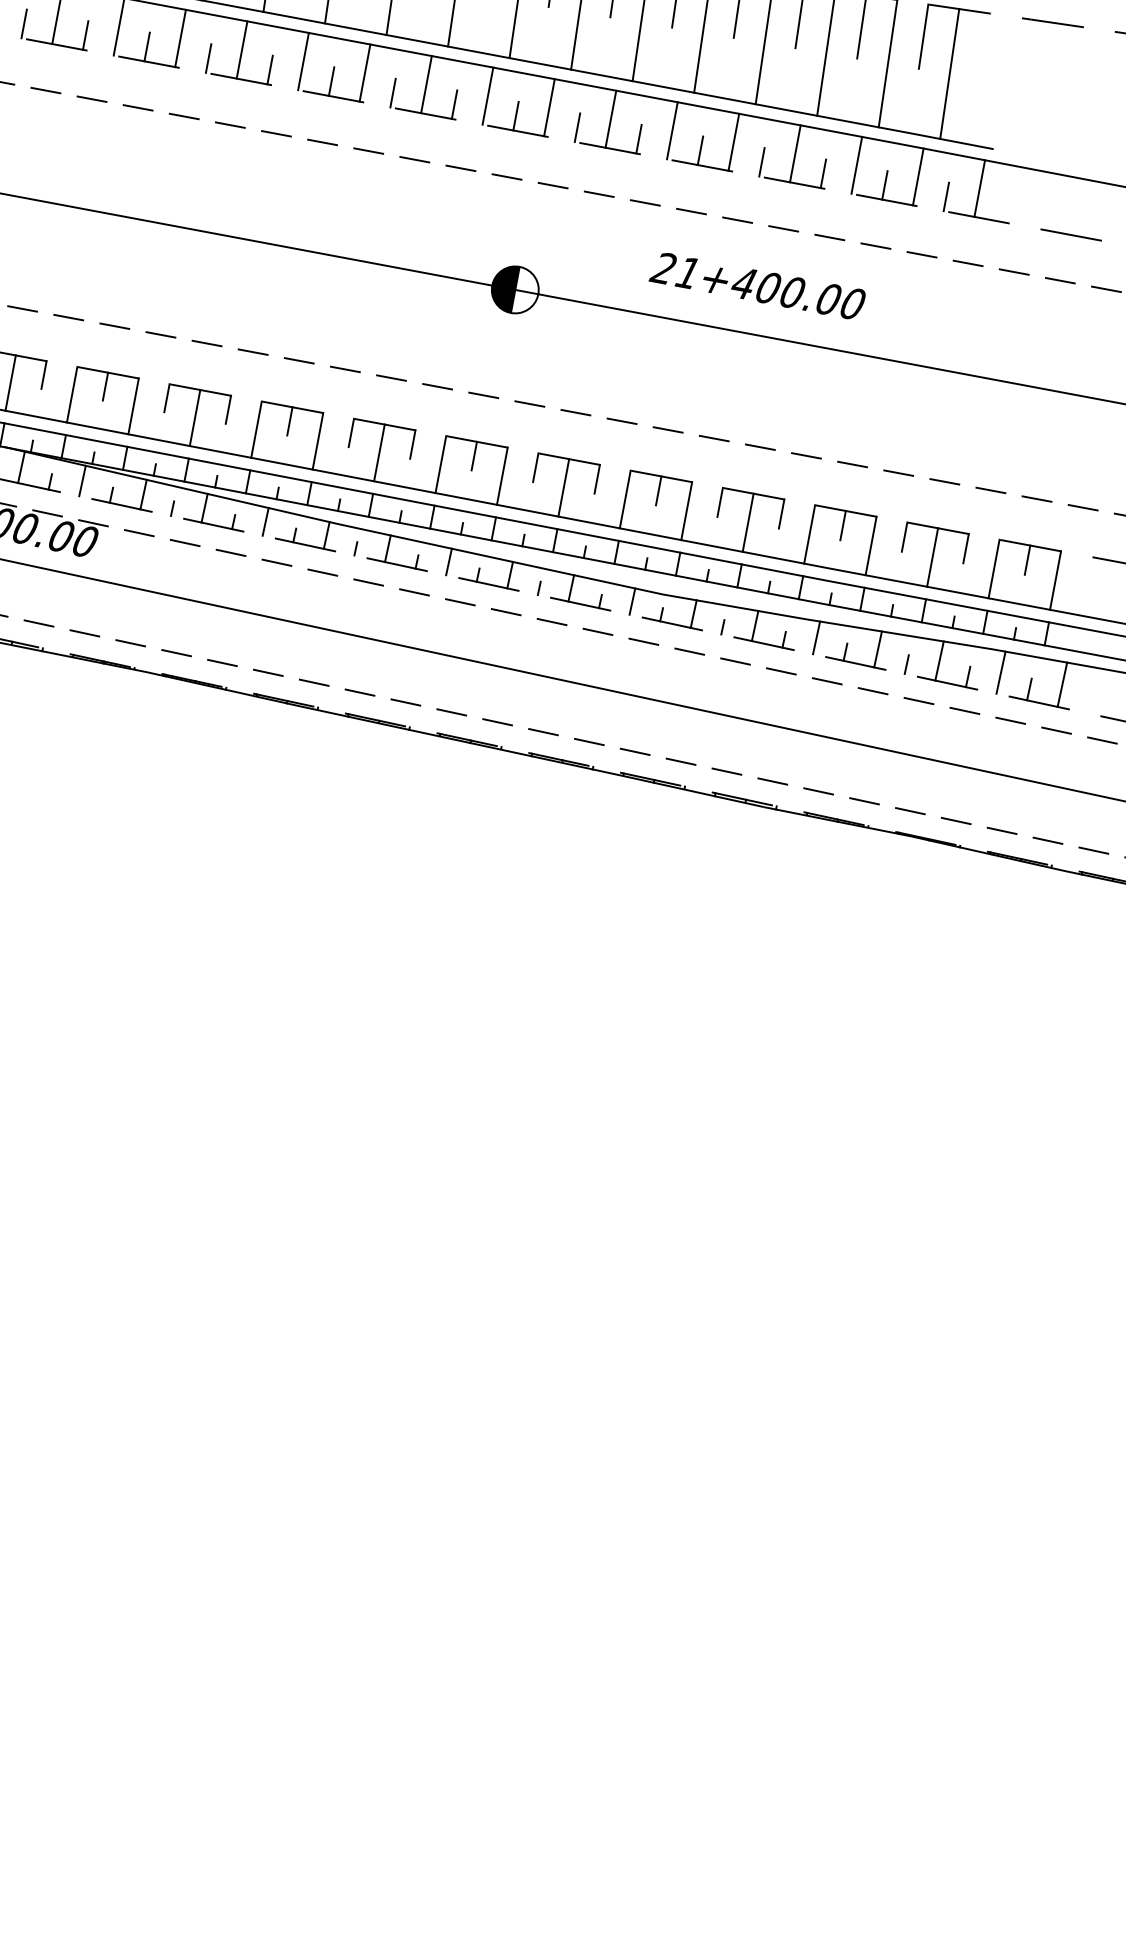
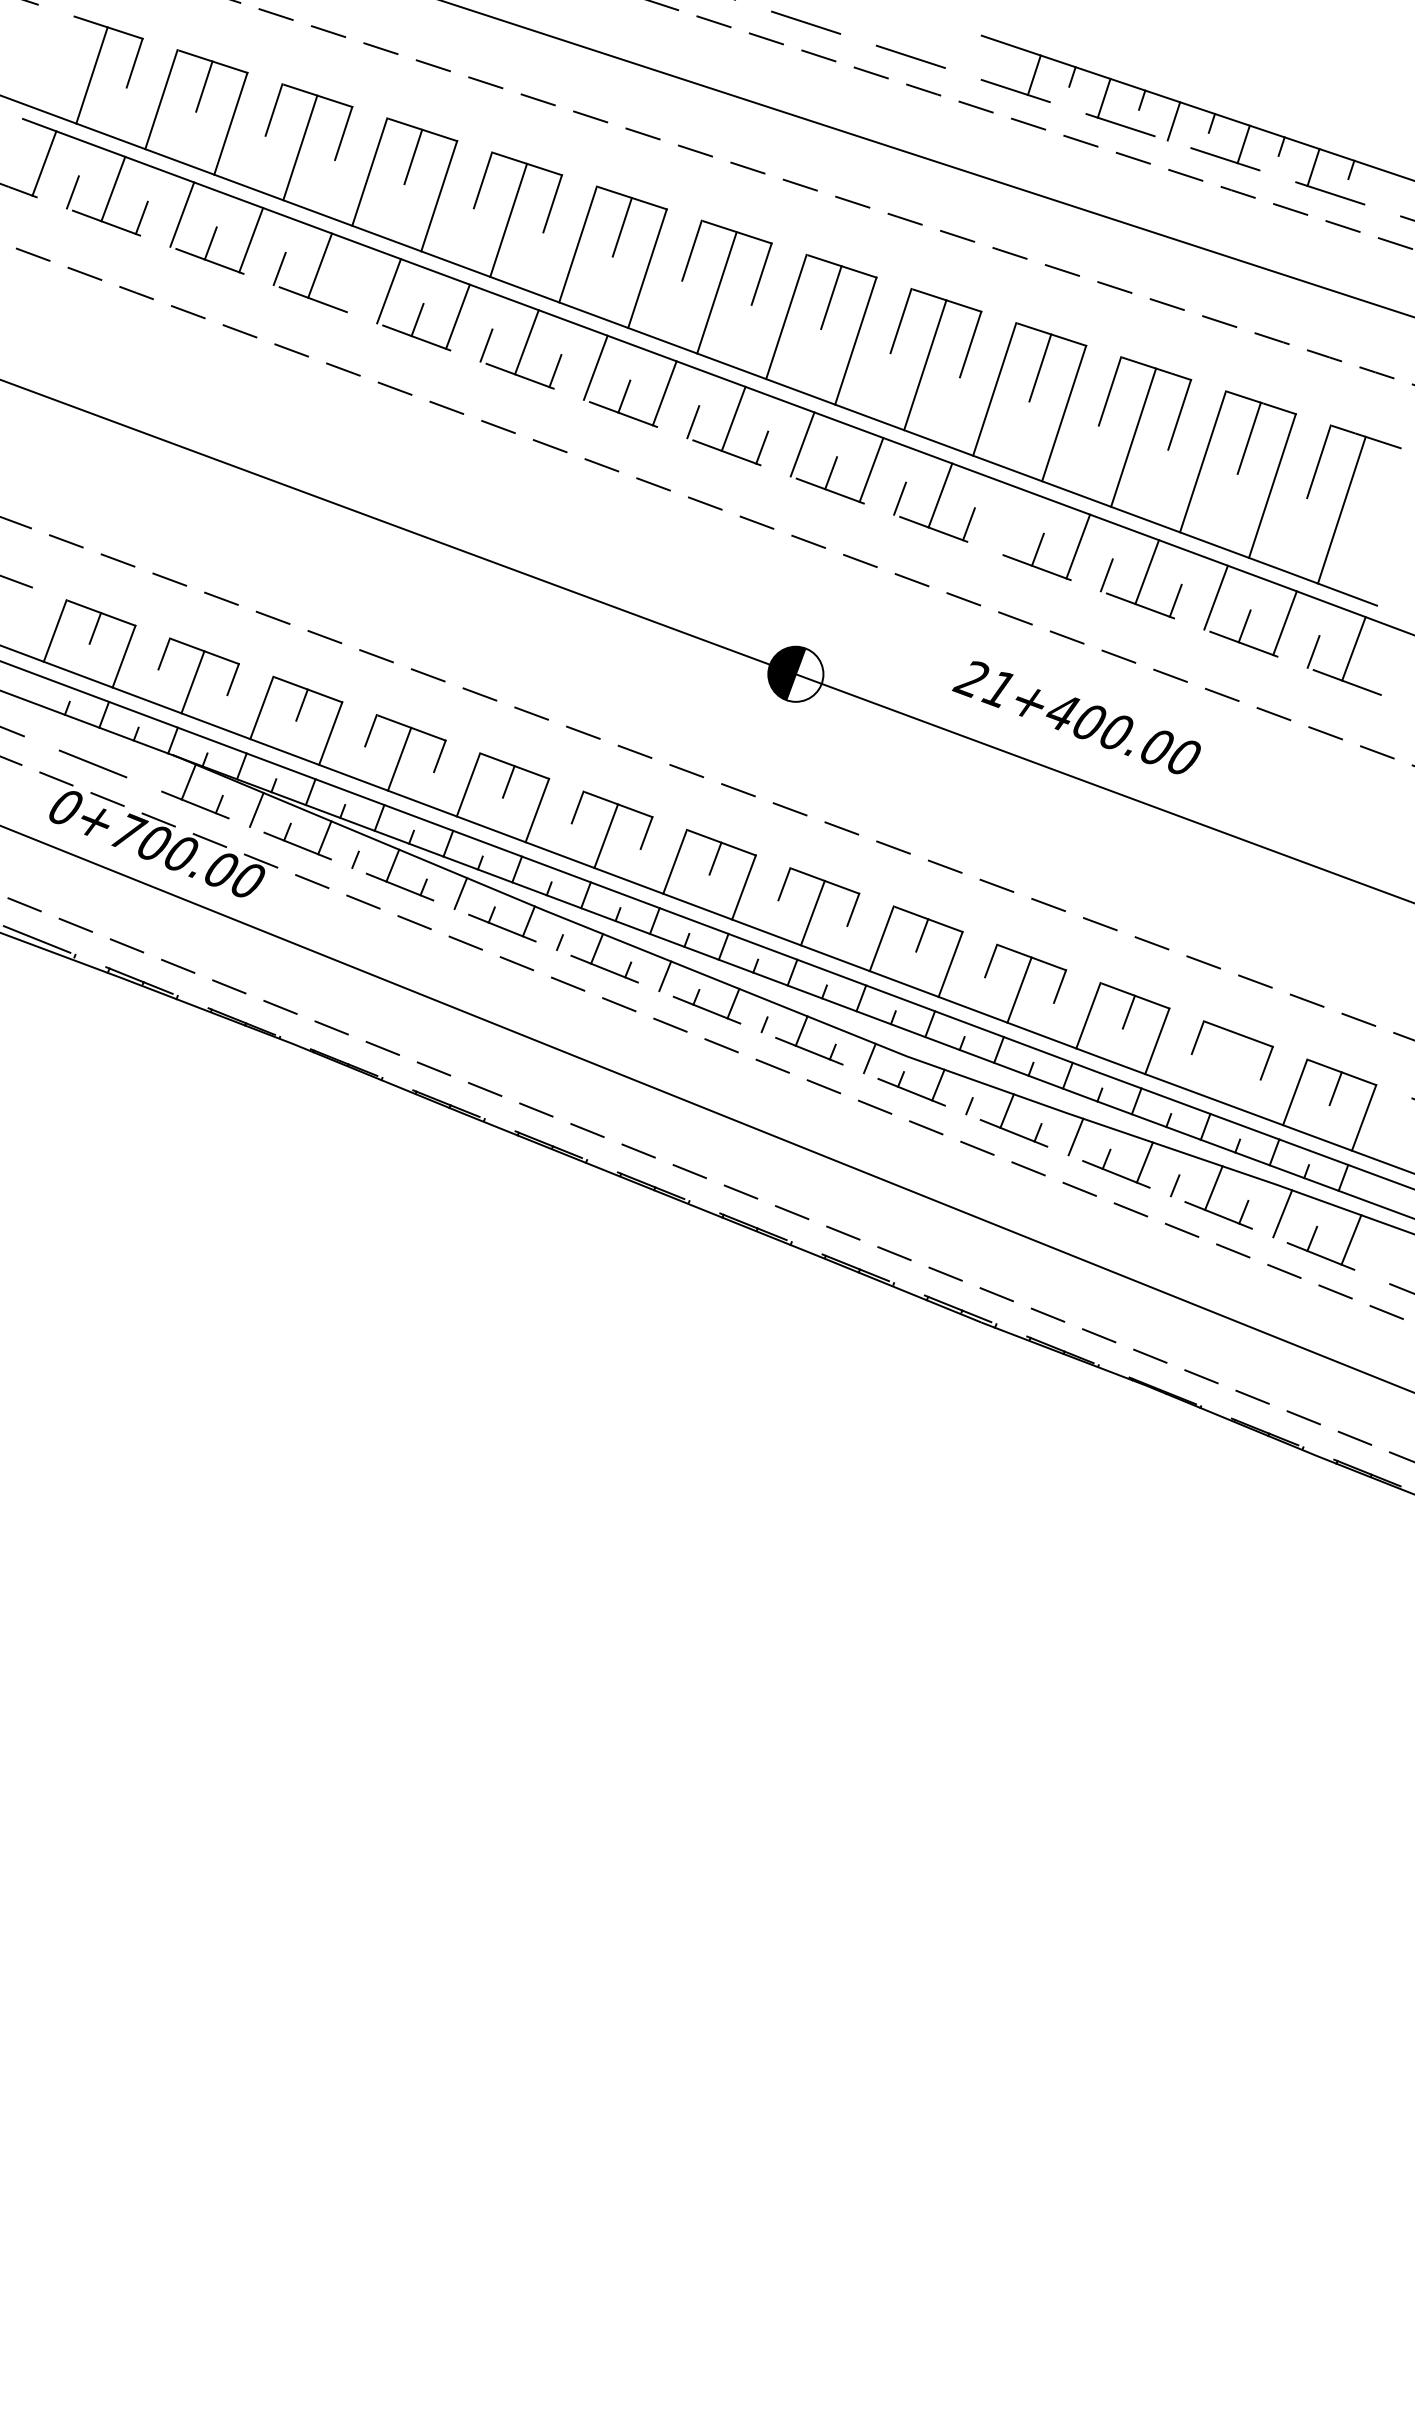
line: (85, 35) -> (348, 294), removed
line: (672, 130) -> (1009, 520), removed
line: (932, 557) -> (1226, 1066), removed

